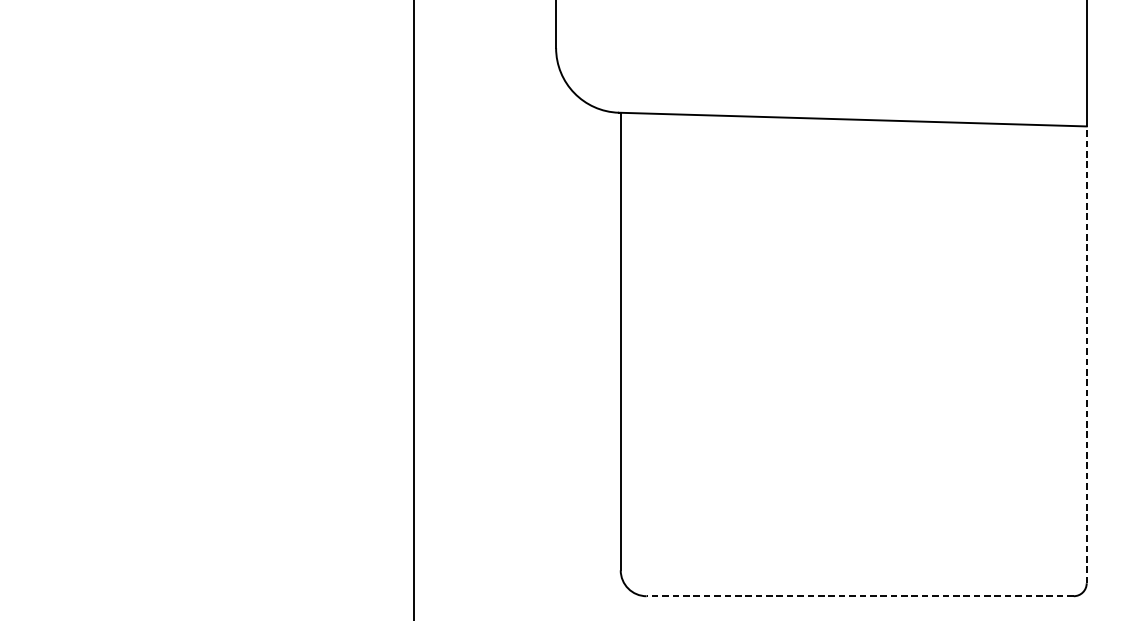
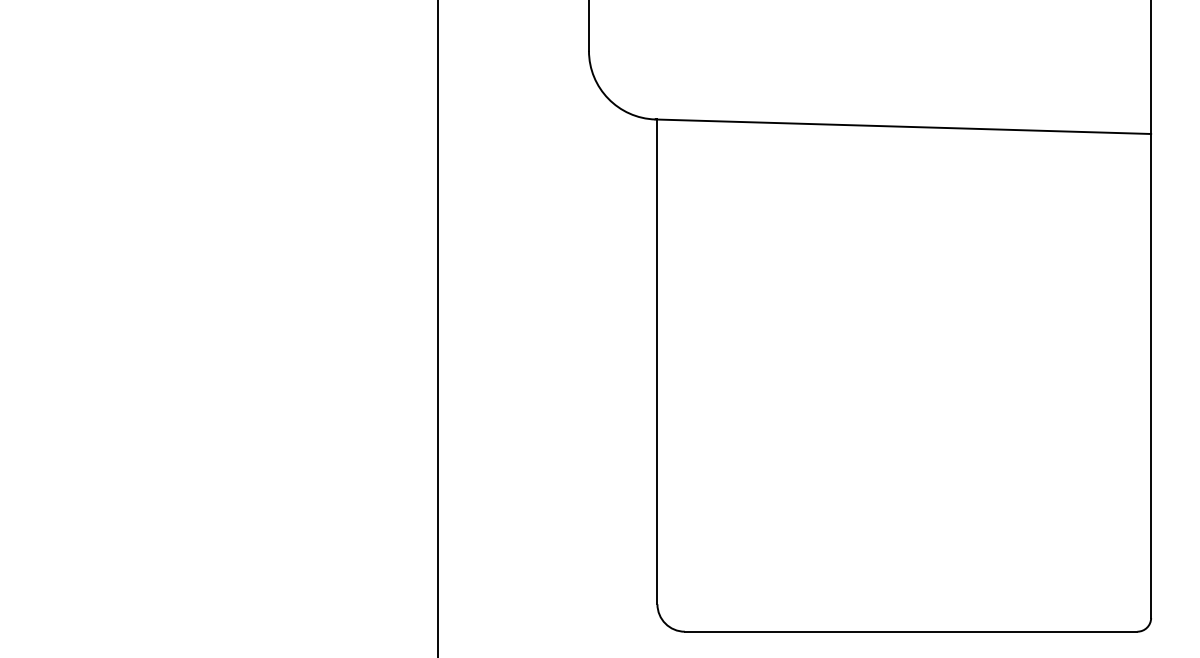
line: (1087, 355) -> (1151, 376), dashed -> solid
line: (859, 596) -> (910, 631), dashed -> solid

